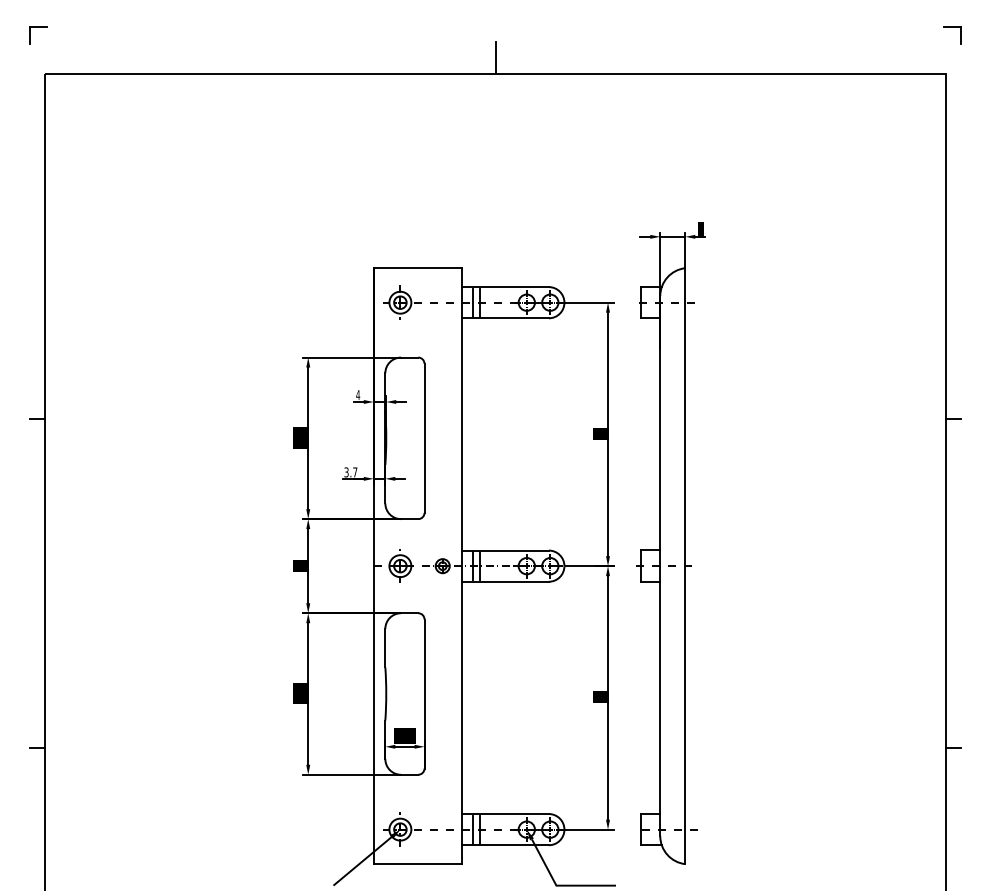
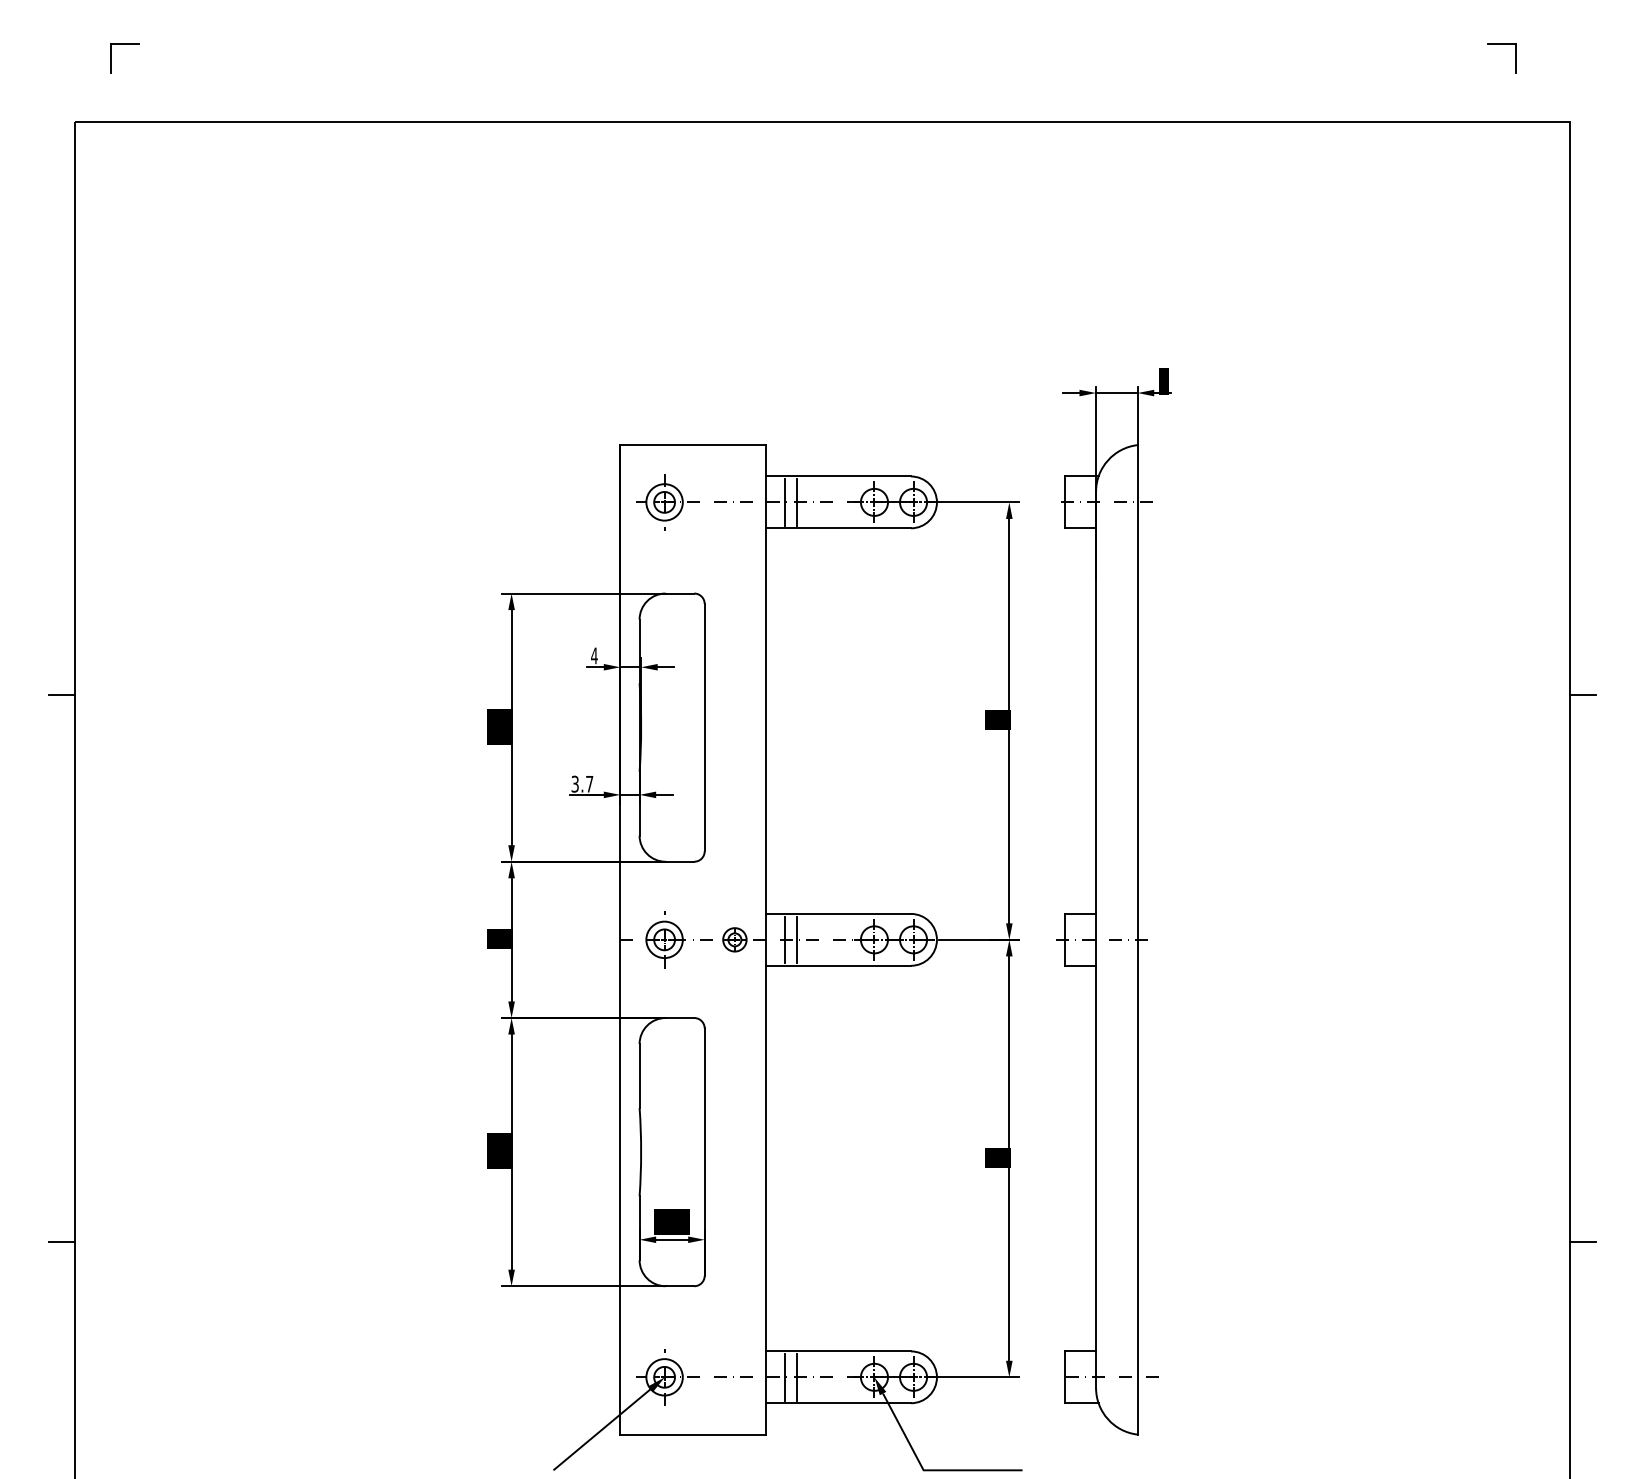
part: (38, 27) -> (125, 45), moved
part: (952, 27) -> (1501, 45), moved
line: (495, 57) -> (822, 95), removed

